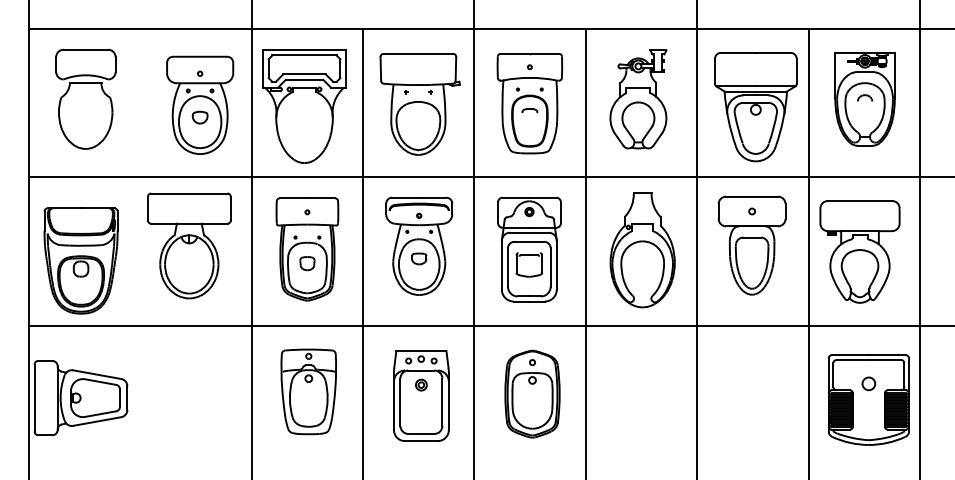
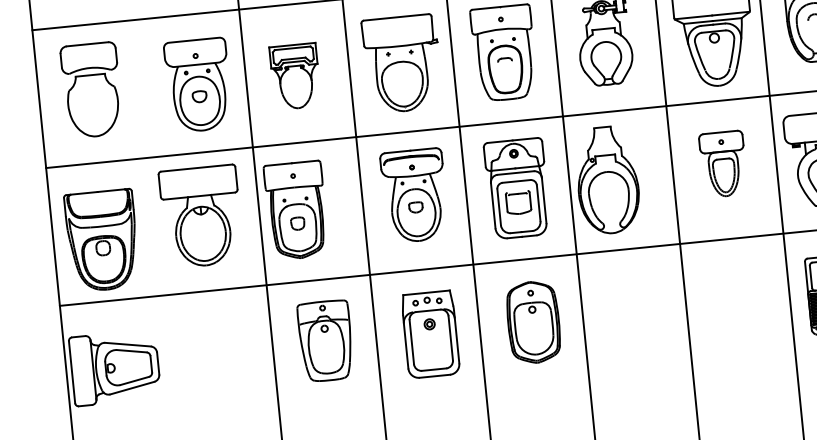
part: (304, 106) -> (295, 76), size x0.6
part: (751, 245) -> (722, 164), size x0.7
part: (307, 249) -> (296, 210), moved
part: (642, 250) -> (607, 180), moved

